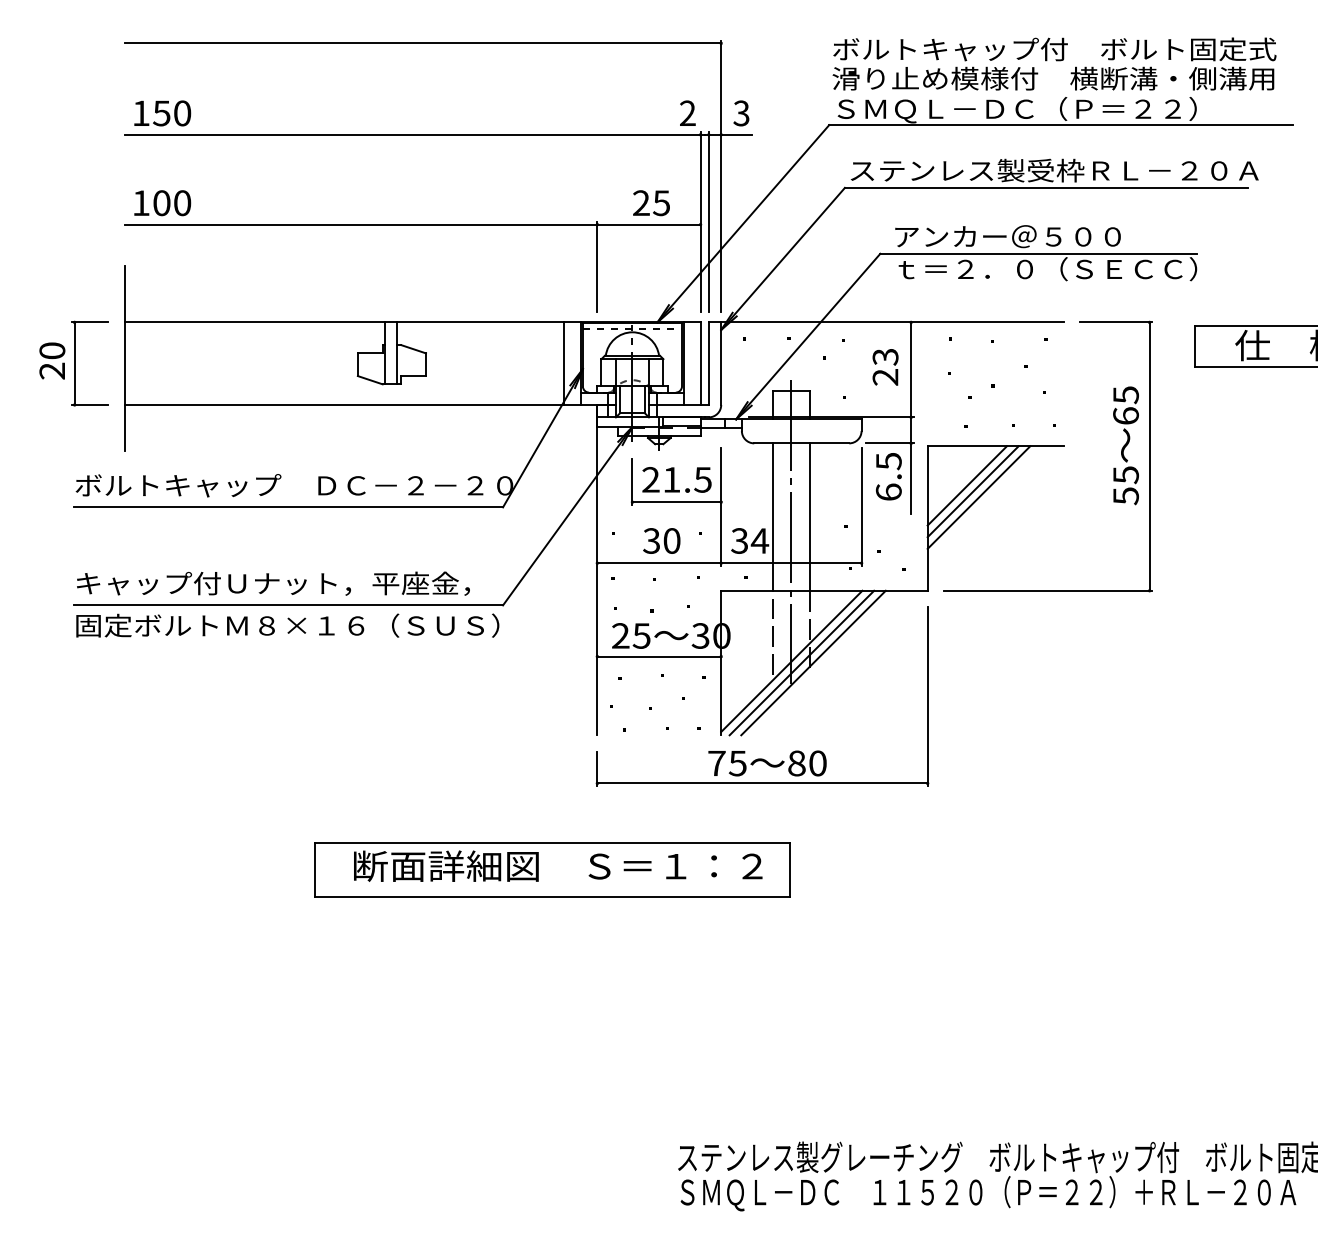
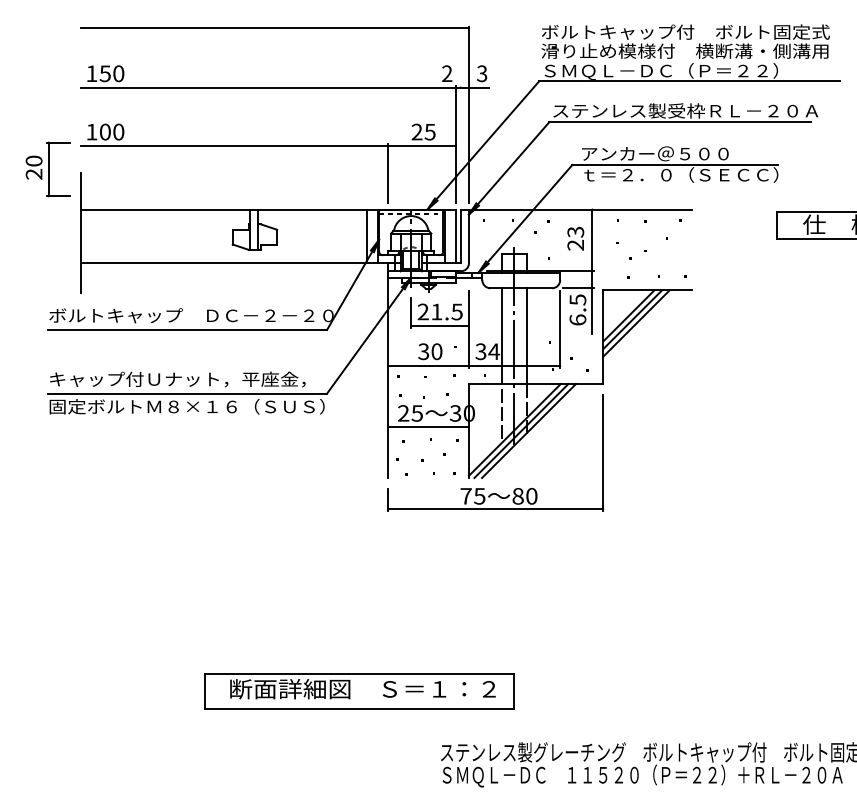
line: (708, 222) -> (460, 144), removed
part: (72, 363) -> (47, 169), moved
part: (1114, 468) -> (724, 304), removed
part: (552, 869) -> (359, 691), moved

